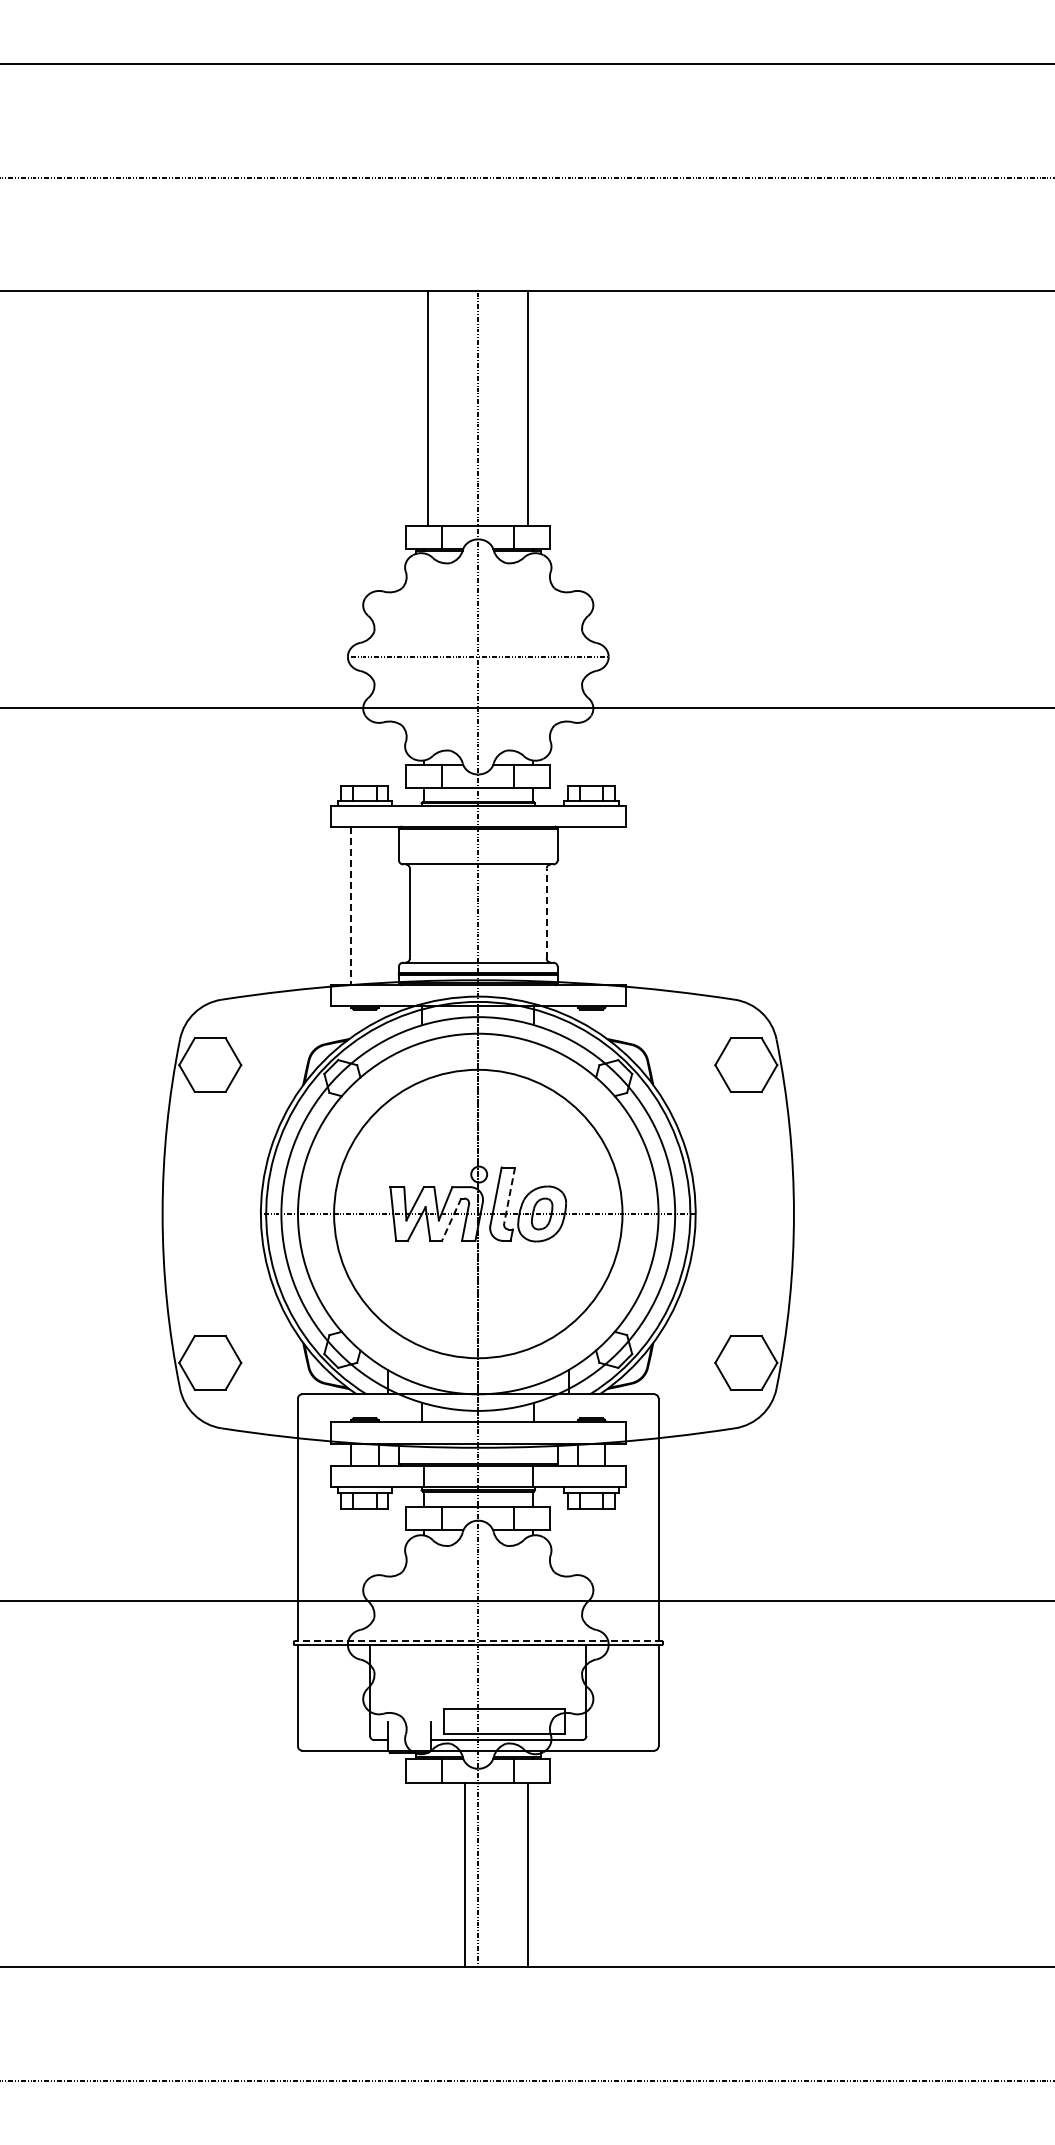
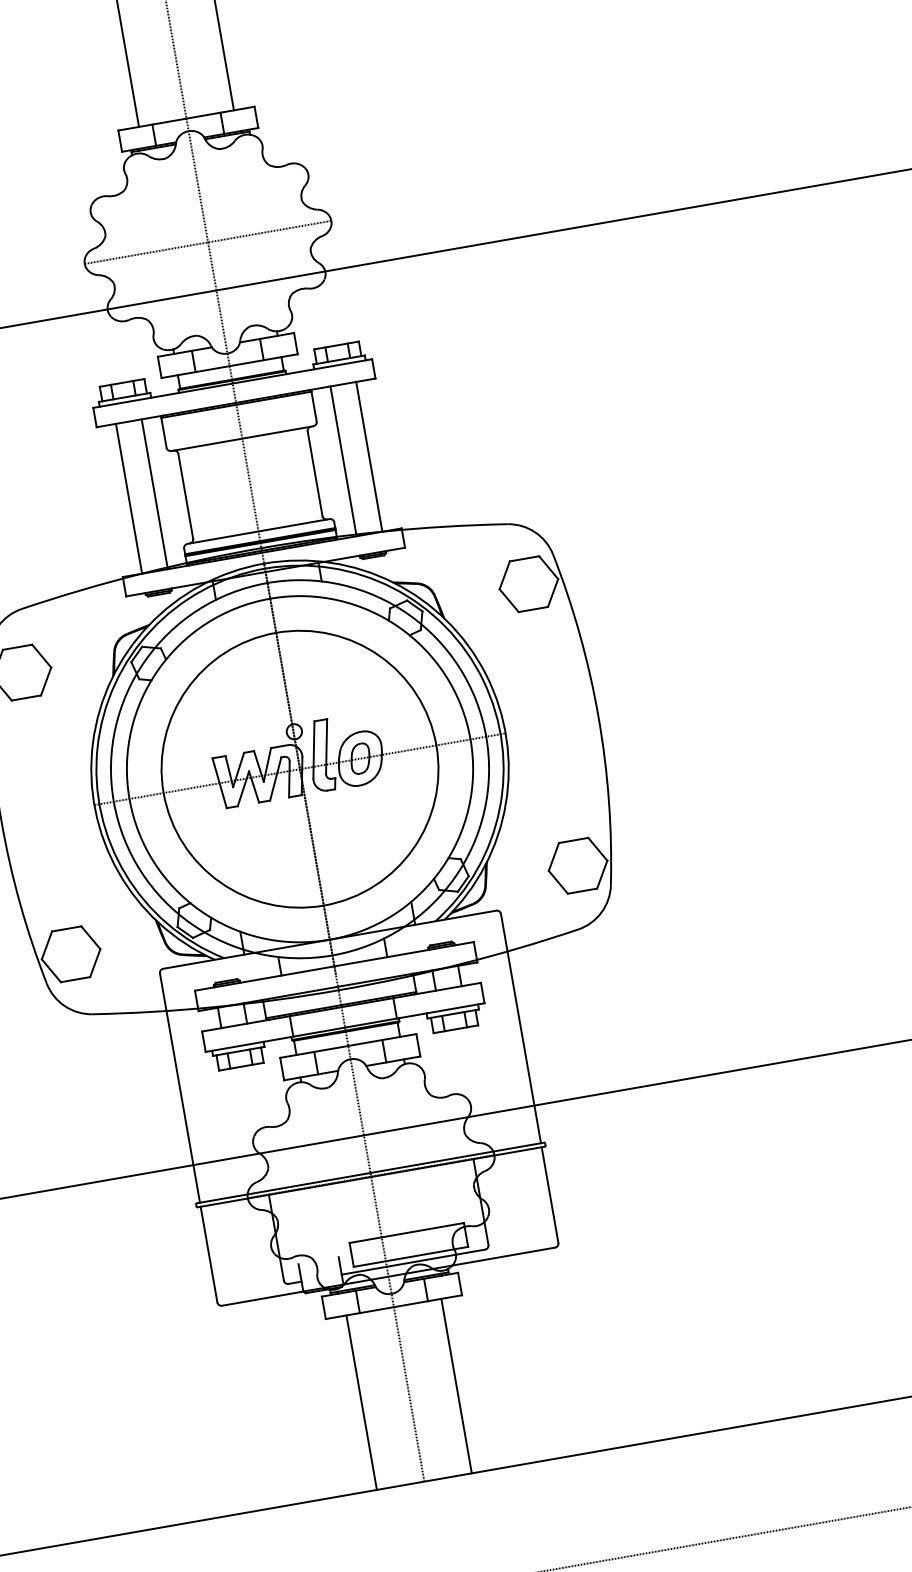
line: (378, 905) -> (154, 493), added
line: (578, 905) -> (343, 460), added
line: (605, 905) -> (369, 456), added
line: (351, 906) -> (129, 499), dashed -> solid
line: (546, 913) -> (314, 473), dashed -> solid
line: (509, 1195) -> (326, 746), dashed -> solid
line: (451, 1220) -> (275, 779), dashed -> solid
line: (477, 1640) -> (369, 1172), dashed -> solid
line: (465, 1874) -> (361, 1402), moved

